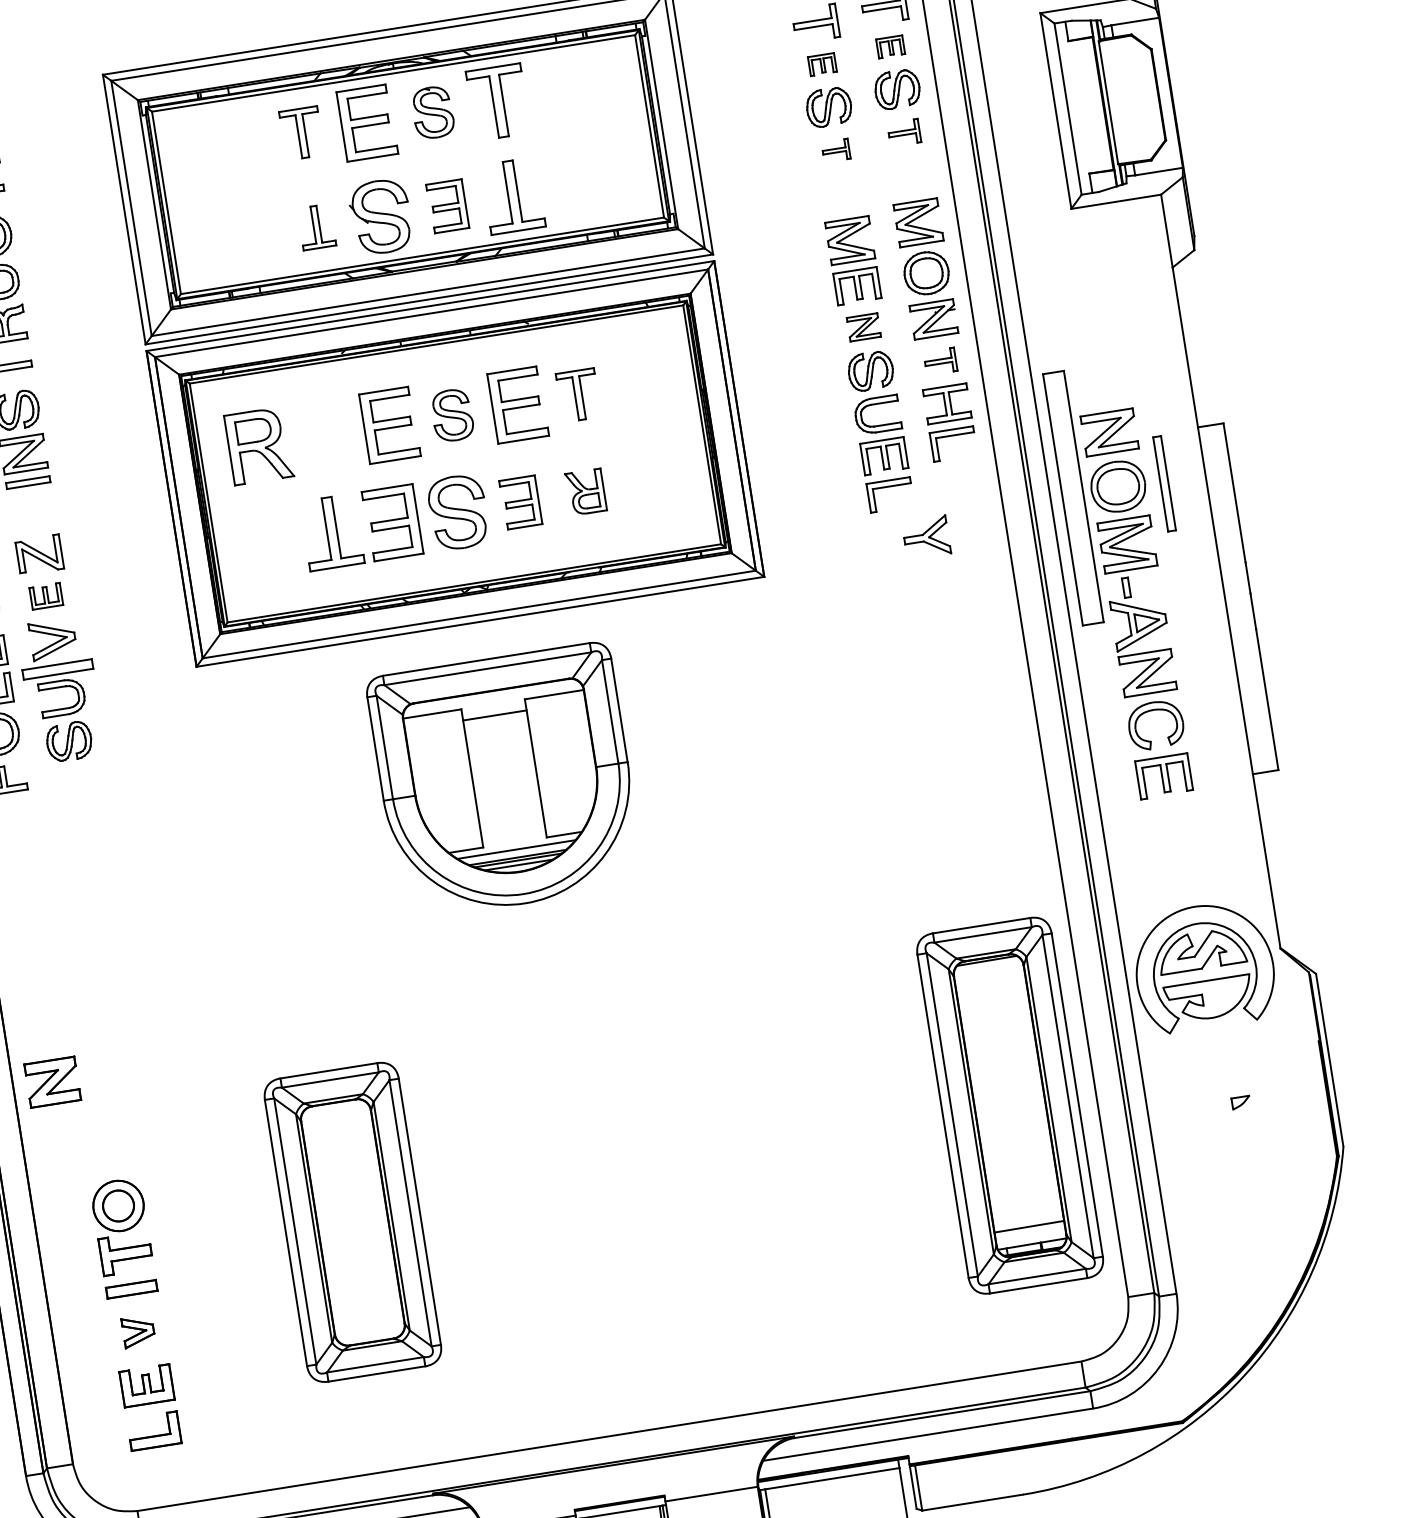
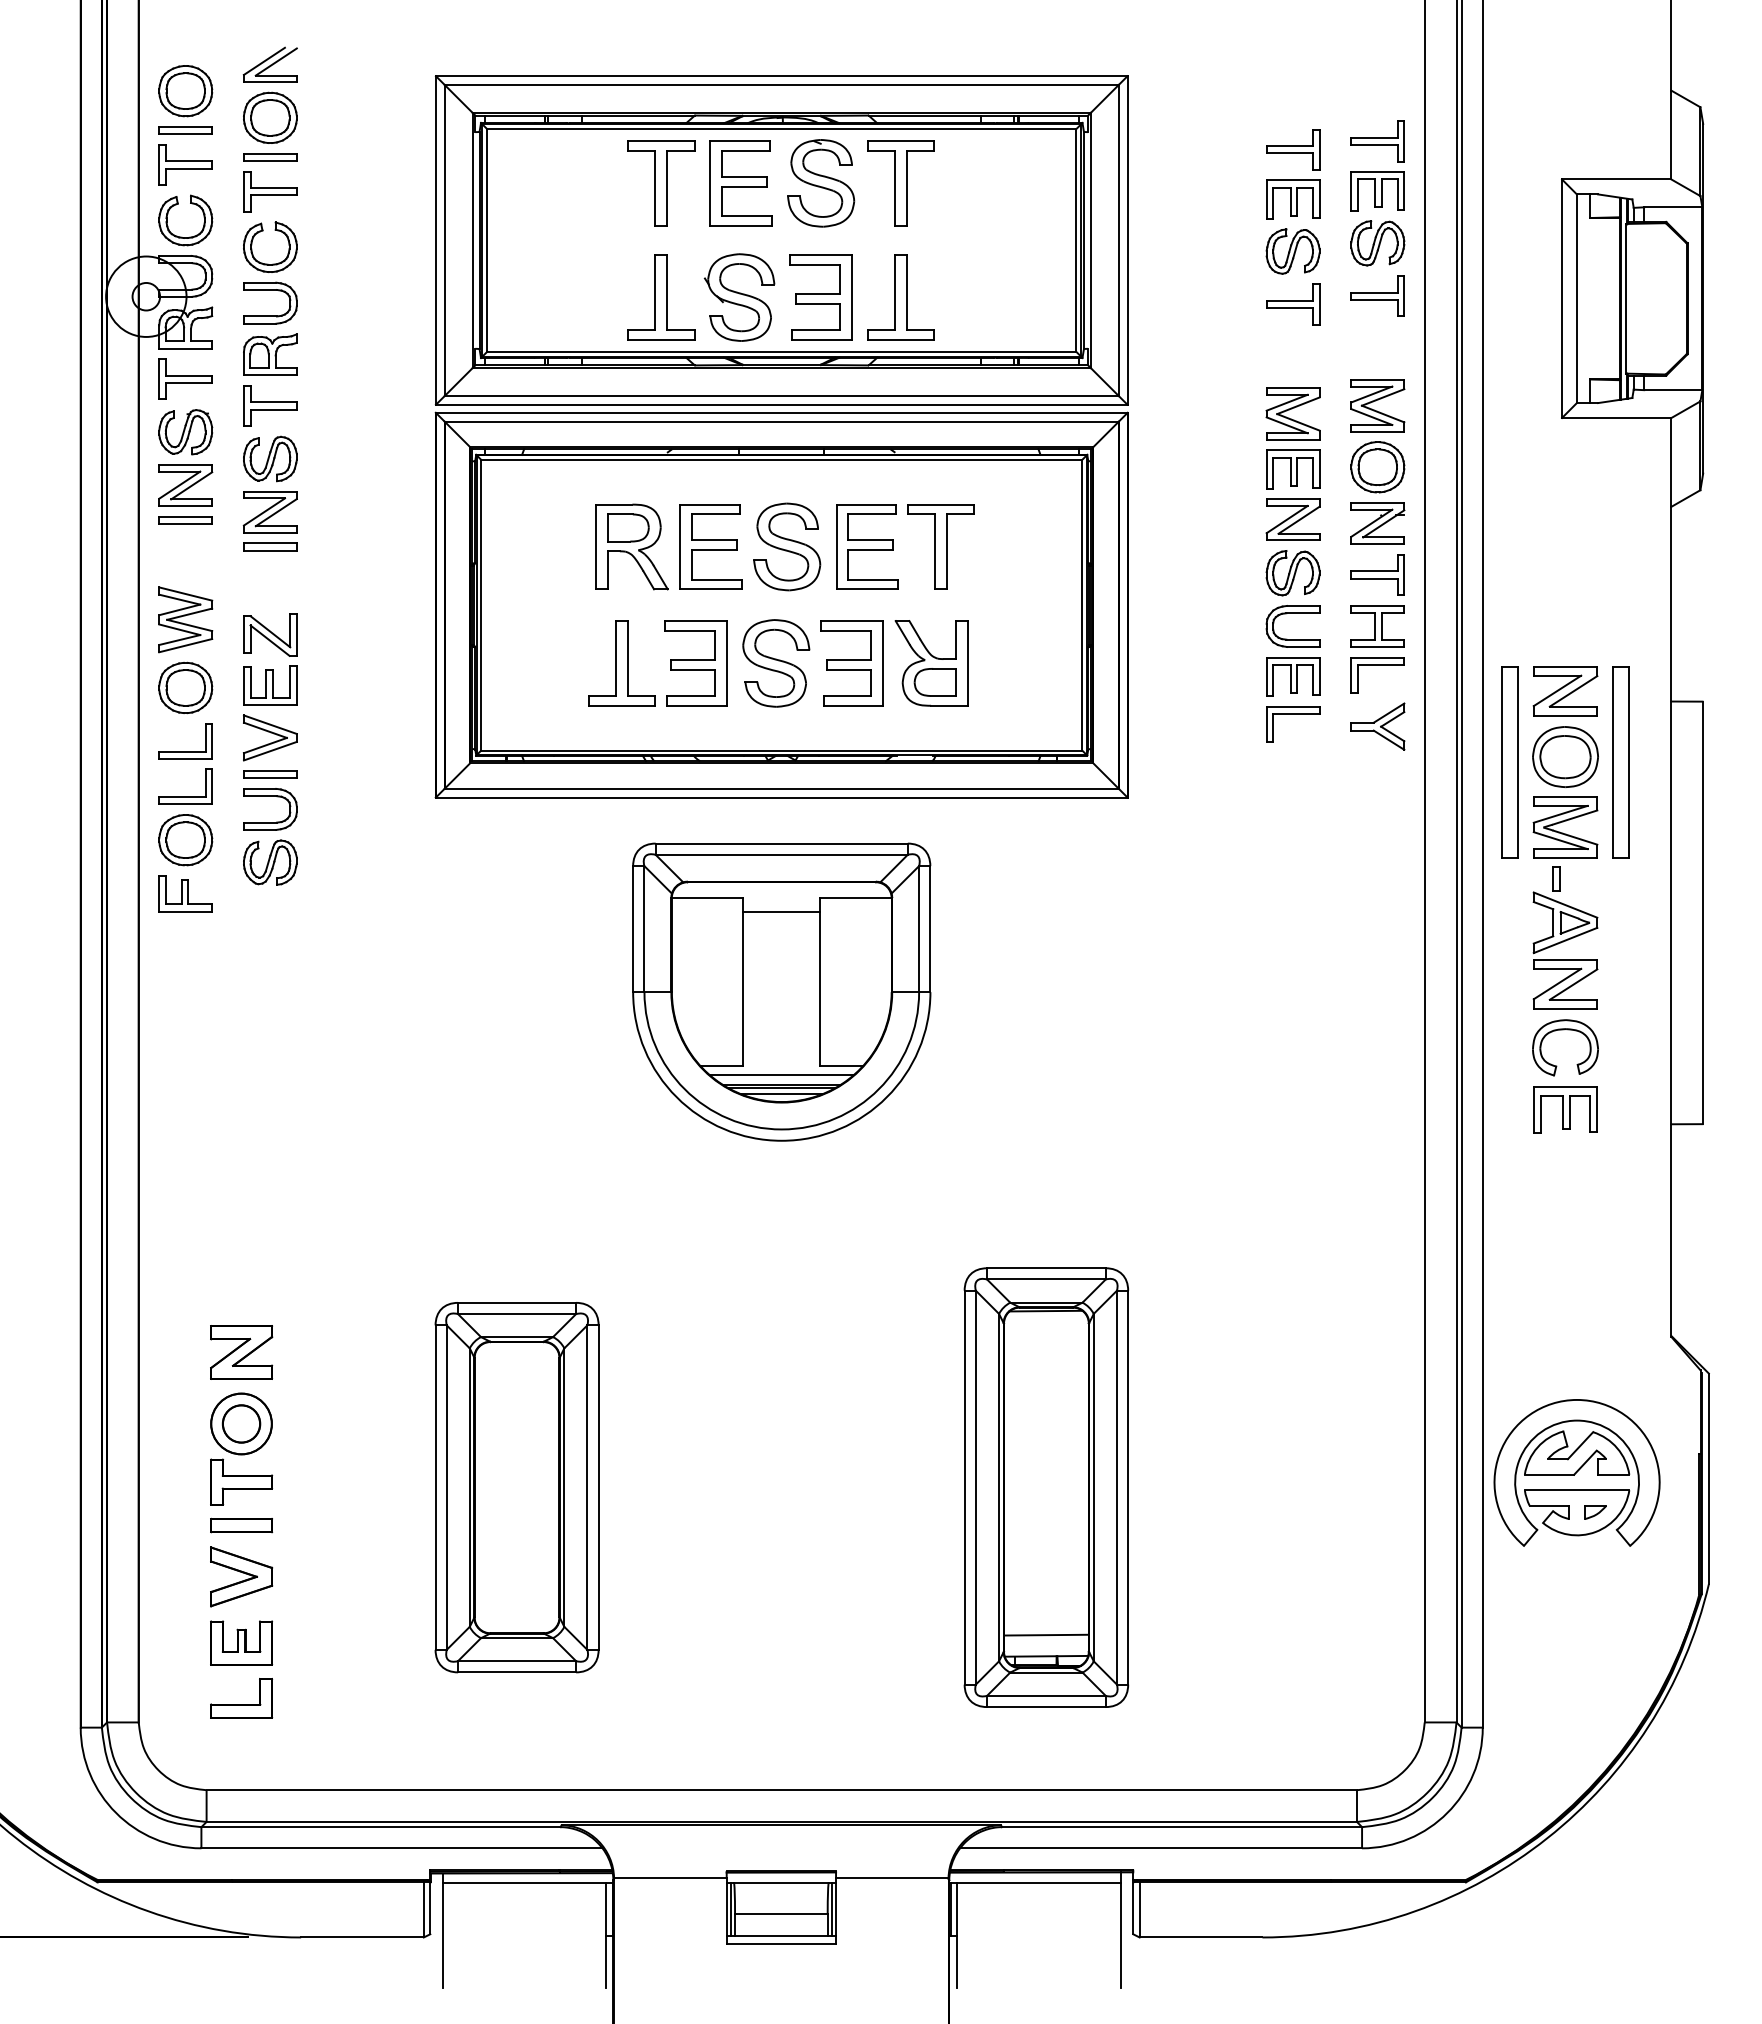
part: (890, 47) -> (1377, 191), size x1.67
part: (822, 64) -> (1293, 199), size x1.67
part: (433, 112) -> (821, 183), size x1.43
part: (904, 132) -> (1377, 295), size x1.43
part: (301, 133) -> (661, 183), size x1.43
part: (836, 150) -> (1293, 304), size x1.67
part: (447, 206) -> (820, 297), size x1.43
part: (316, 227) -> (661, 297), size x1.67
part: (863, 327) -> (1292, 519), size x1.43
part: (940, 361) -> (1377, 574), size x1.43
part: (578, 395) -> (940, 546), size x1.43
part: (452, 414) -> (787, 546), size x1.43
part: (258, 445) -> (631, 546), moved
part: (1164, 483) -> (1620, 762), size x1.67
part: (585, 492) -> (931, 663), size x1.67
part: (1073, 498) -> (1509, 762), size x0.62
part: (520, 502) -> (851, 663), size x1.43
part: (926, 537) -> (1377, 726), moved
part: (46, 596) -> (270, 685), size x1.43
part: (57, 669) -> (270, 774), size x0.62
part: (1203, 966) -> (1576, 1472), moved
part: (52, 1082) -> (241, 1352), moved
part: (1010, 1105) -> (1046, 1487), moved
part: (138, 1331) -> (241, 1576), size x1.67

